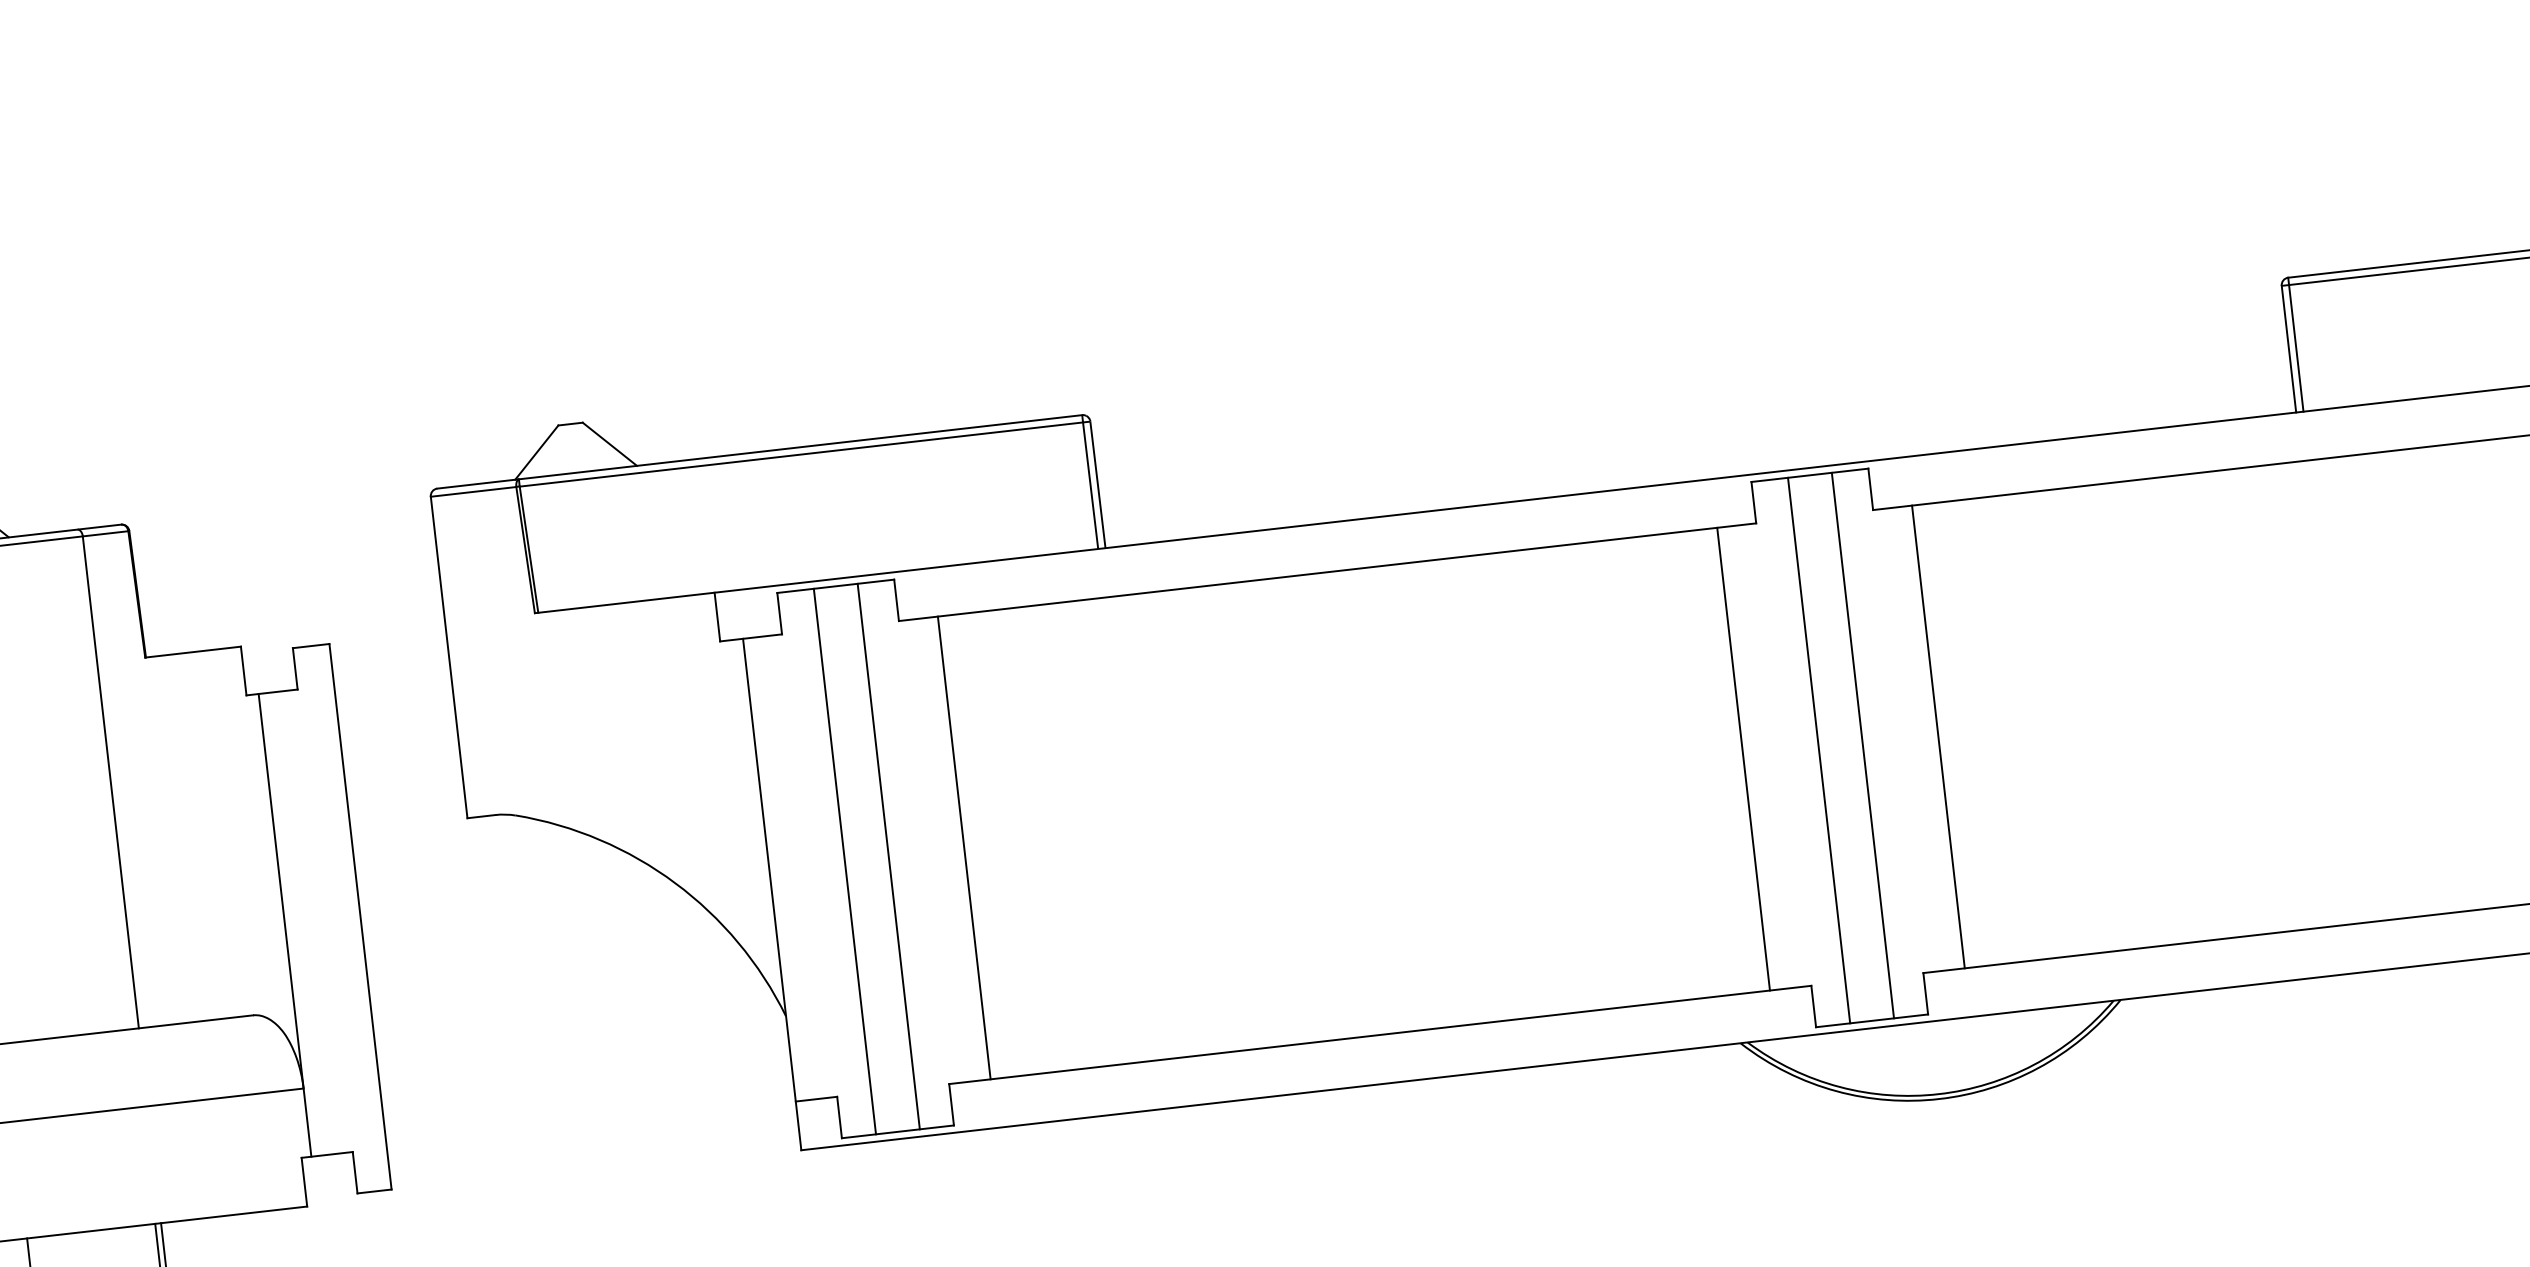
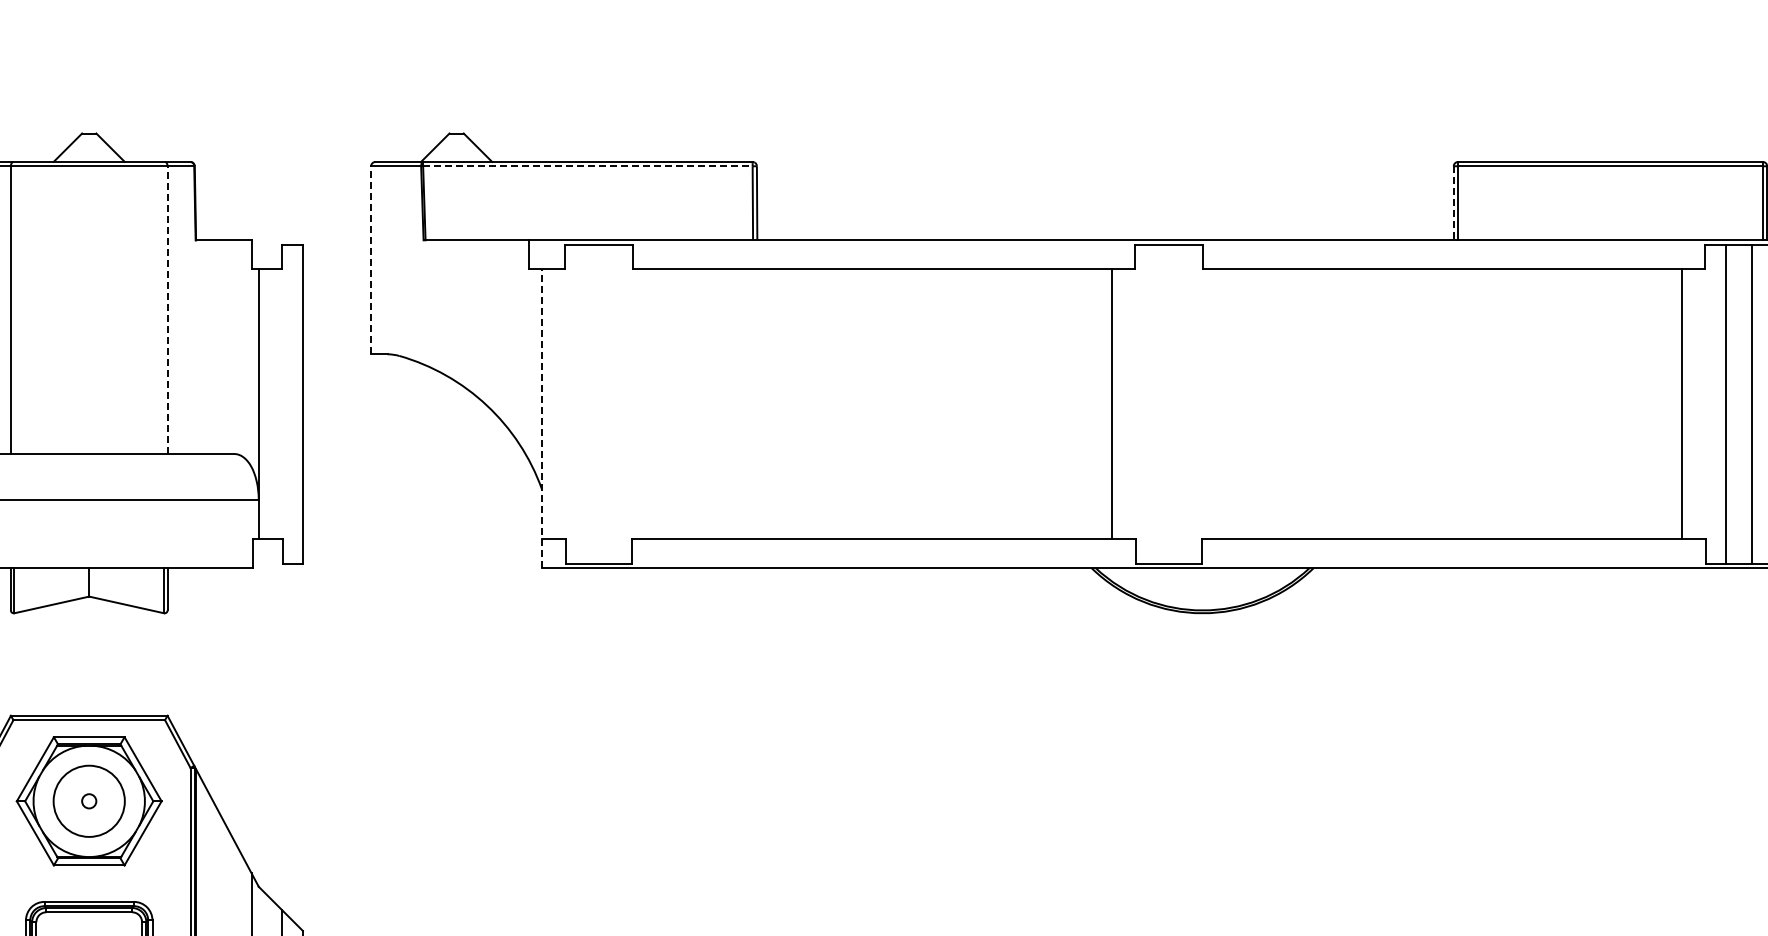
line: (2288, 349) -> (1453, 203), solid -> dashed
line: (800, 455) -> (587, 166), solid -> dashed
line: (449, 656) -> (371, 259), solid -> dashed
line: (1937, 735) -> (1225, 403), removed
line: (1862, 744) -> (1181, 403), removed
line: (1819, 749) -> (1156, 403), removed
line: (110, 783) -> (167, 310), solid -> dashed
line: (964, 846) -> (656, 403), removed
line: (887, 855) -> (611, 403), removed
line: (845, 860) -> (586, 403), removed
line: (772, 894) -> (542, 418), solid -> dashed

